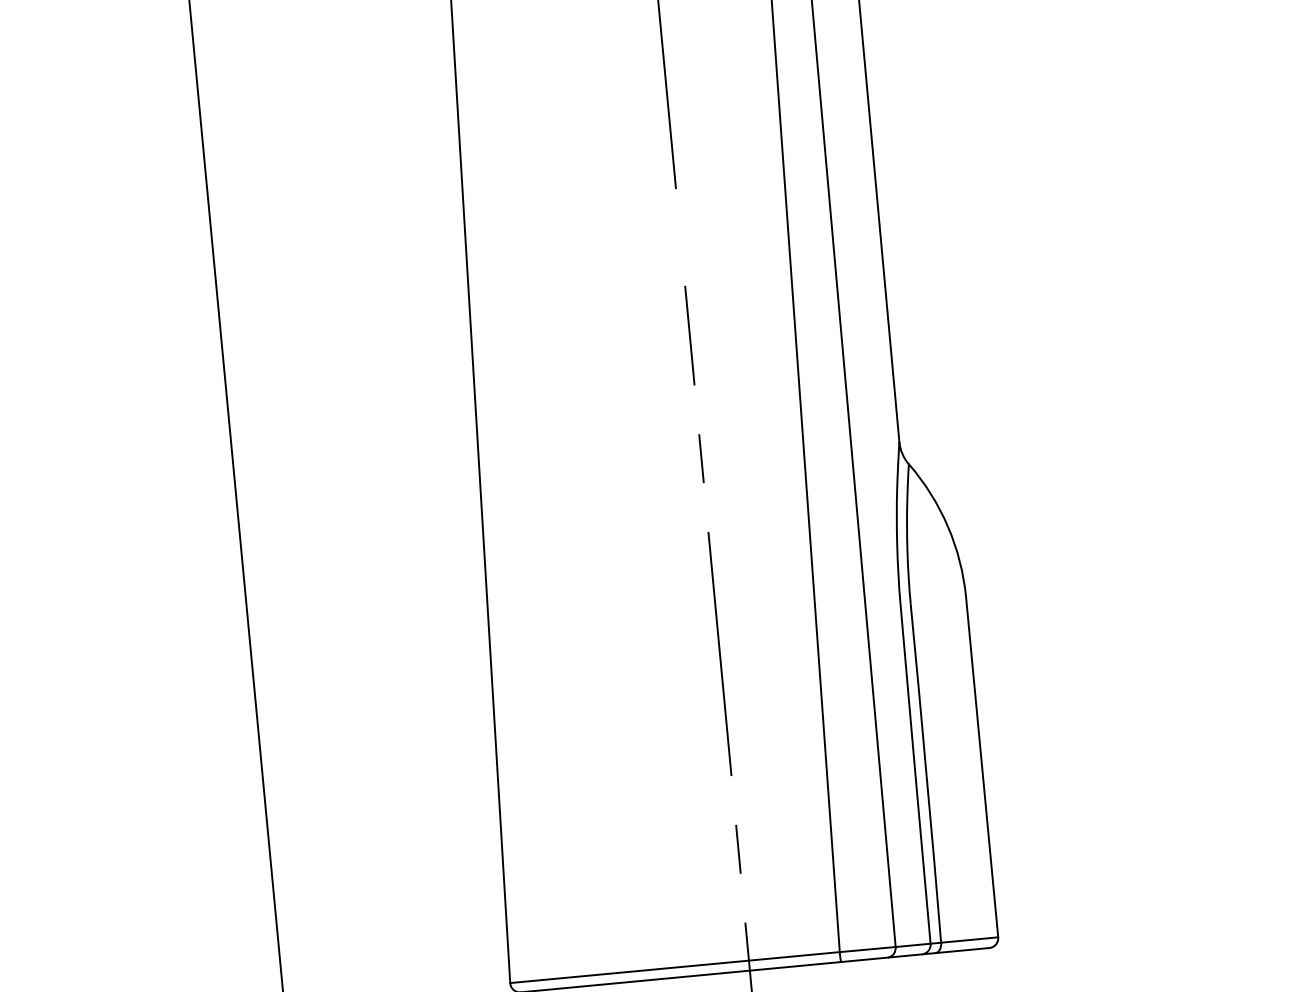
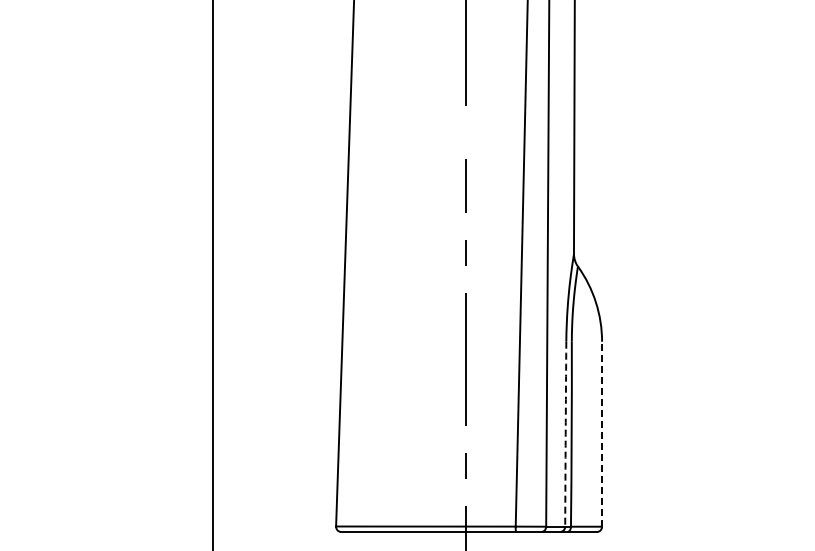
line: (982, 766) -> (602, 433), solid -> dashed
arc: (915, 774) -> (565, 434), solid -> dashed

